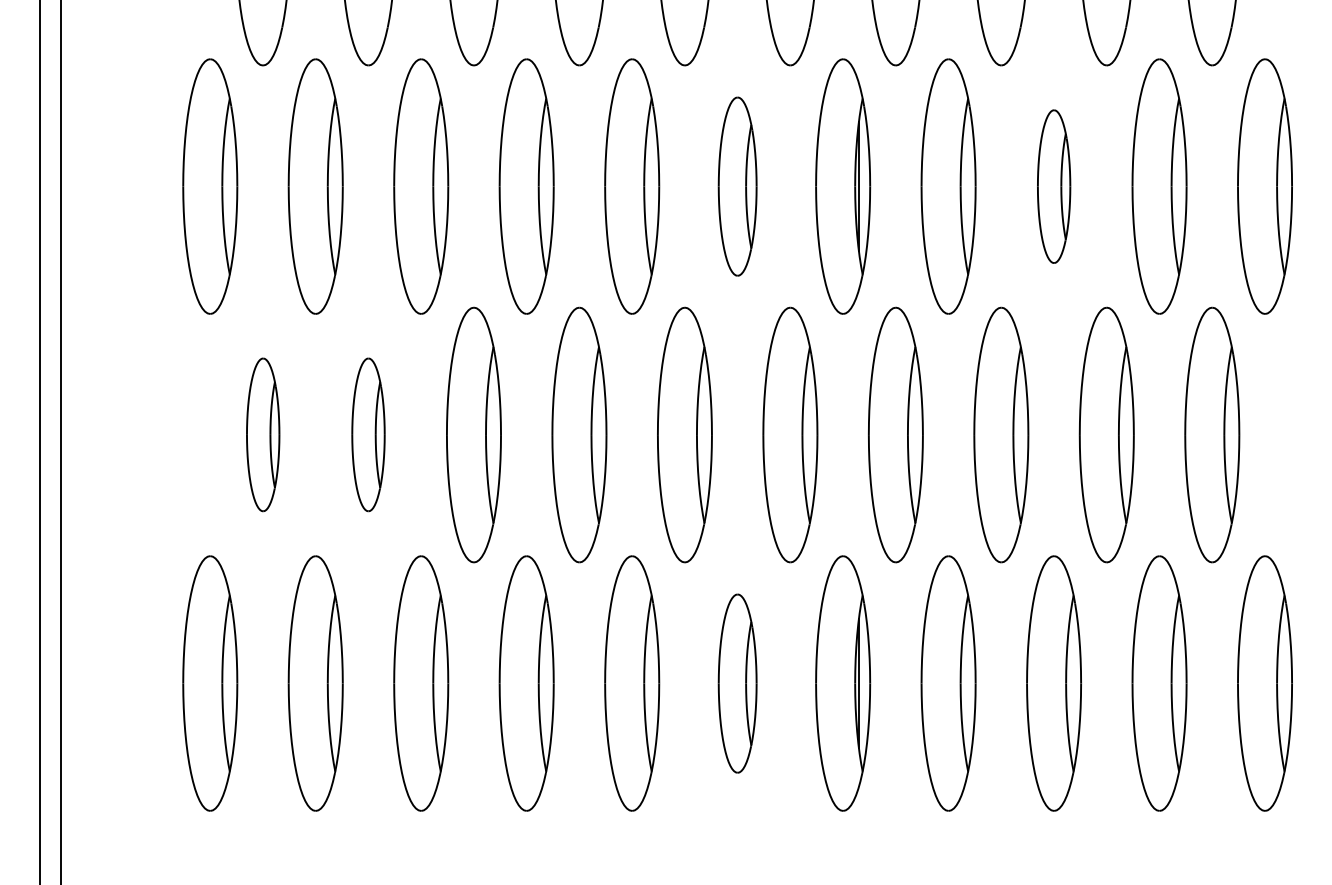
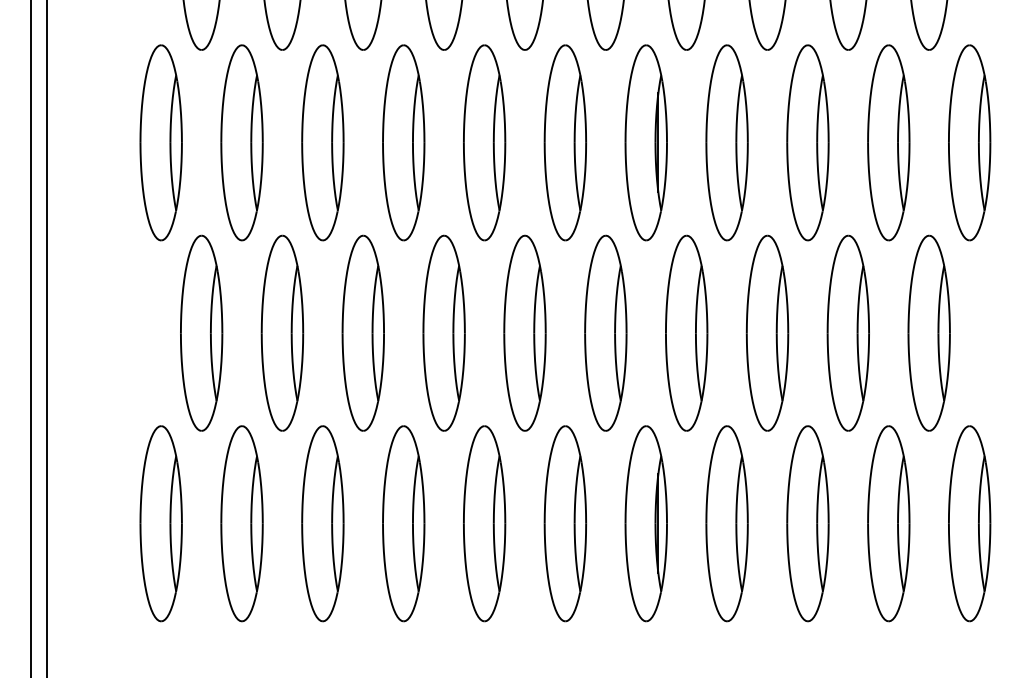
part: (737, 186) -> (565, 142), size x1.43
part: (1053, 186) -> (807, 142), size x1.67
part: (262, 434) -> (201, 332), size x1.67
part: (368, 434) -> (282, 332), size x1.67
part: (737, 683) -> (565, 523), size x1.43

